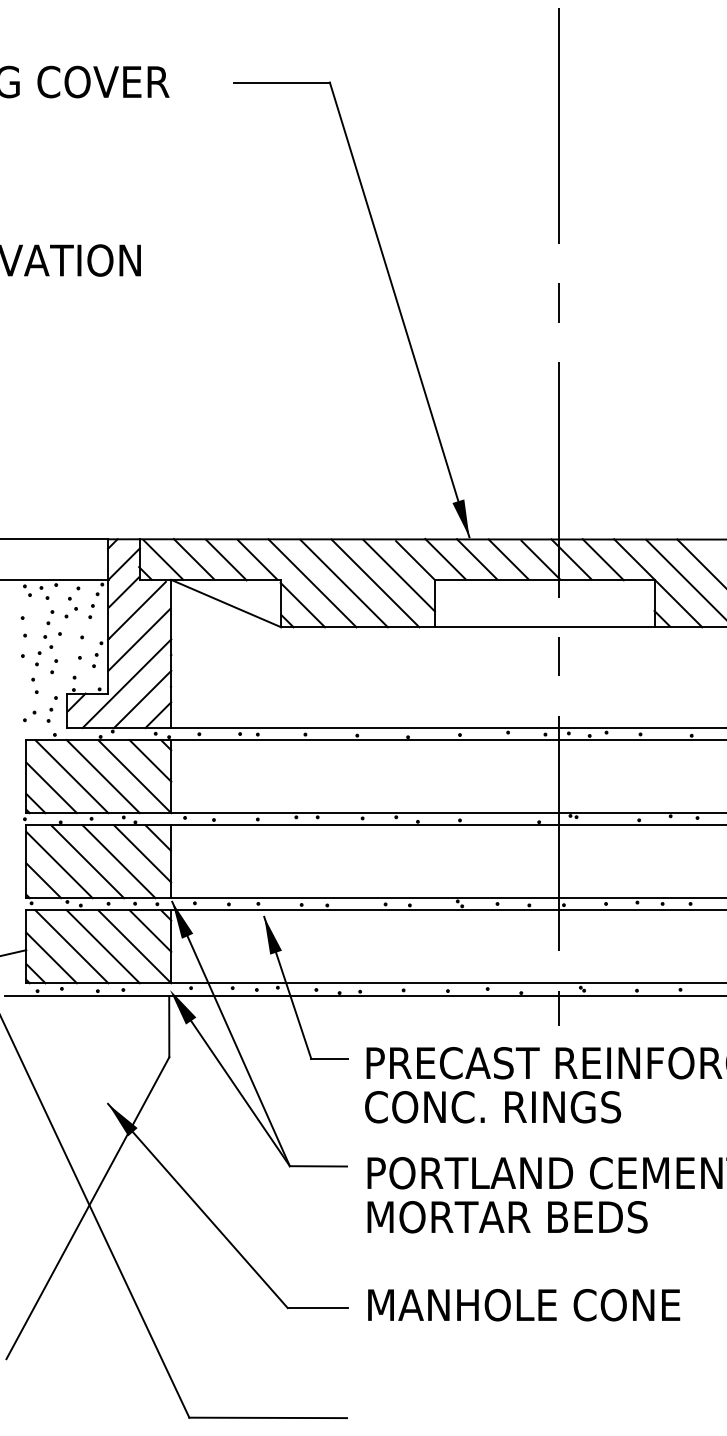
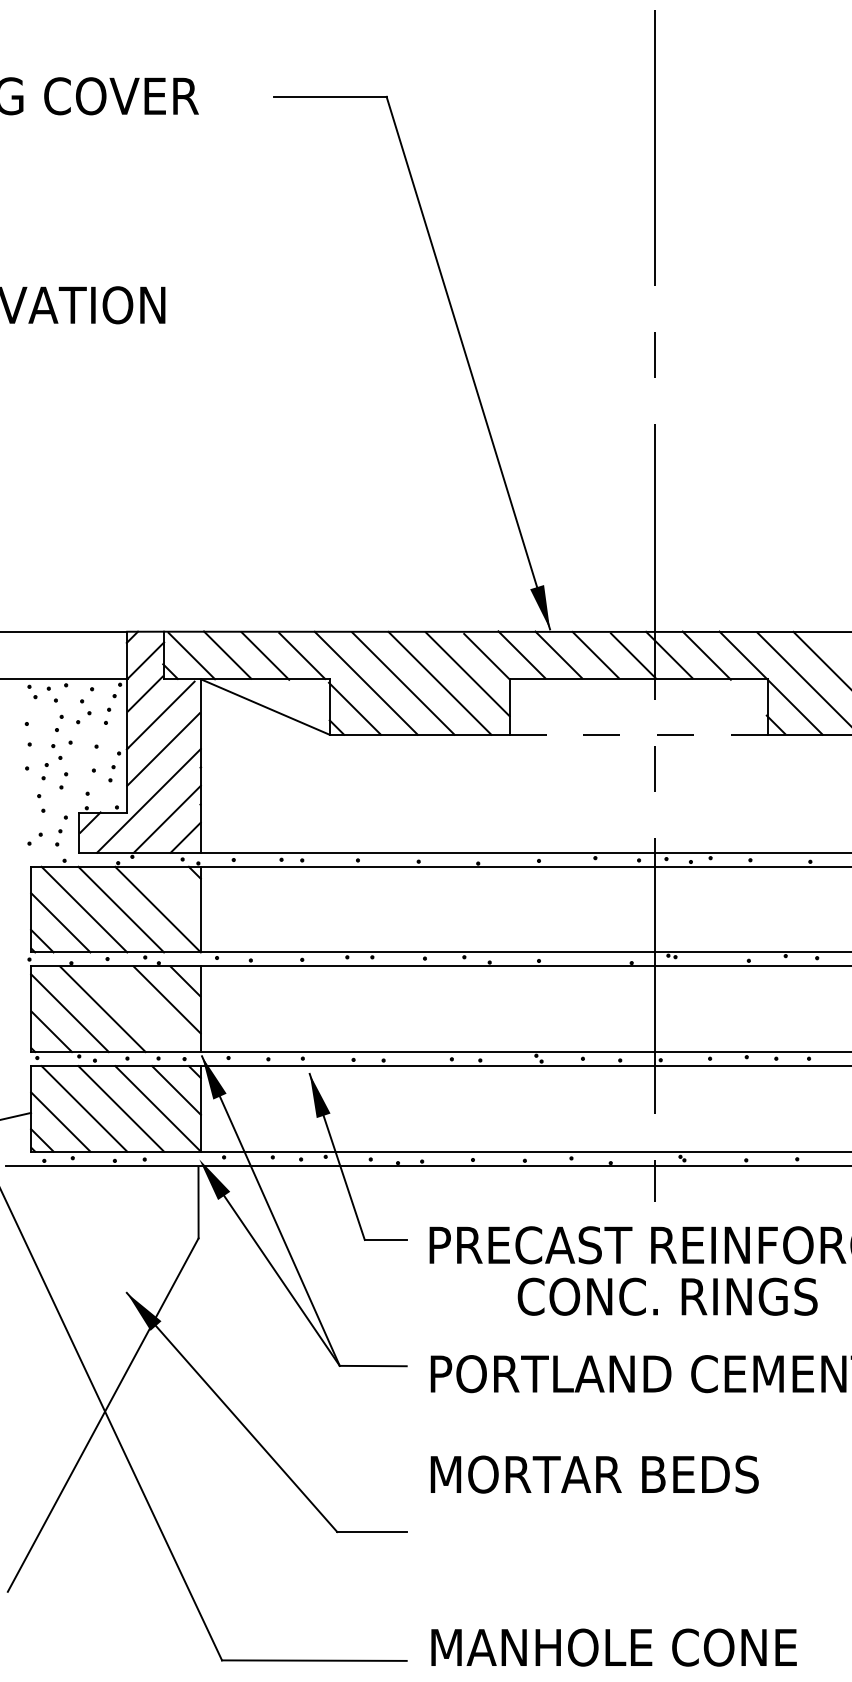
line: (544, 627) -> (638, 734), solid -> dashed
line: (150, 760) -> (176, 890), removed
line: (118, 861) -> (139, 1009), removed
text: (492, 1106) -> (667, 1296), moved
text: (507, 1217) -> (594, 1474), moved
text: (523, 1305) -> (613, 1647), moved

